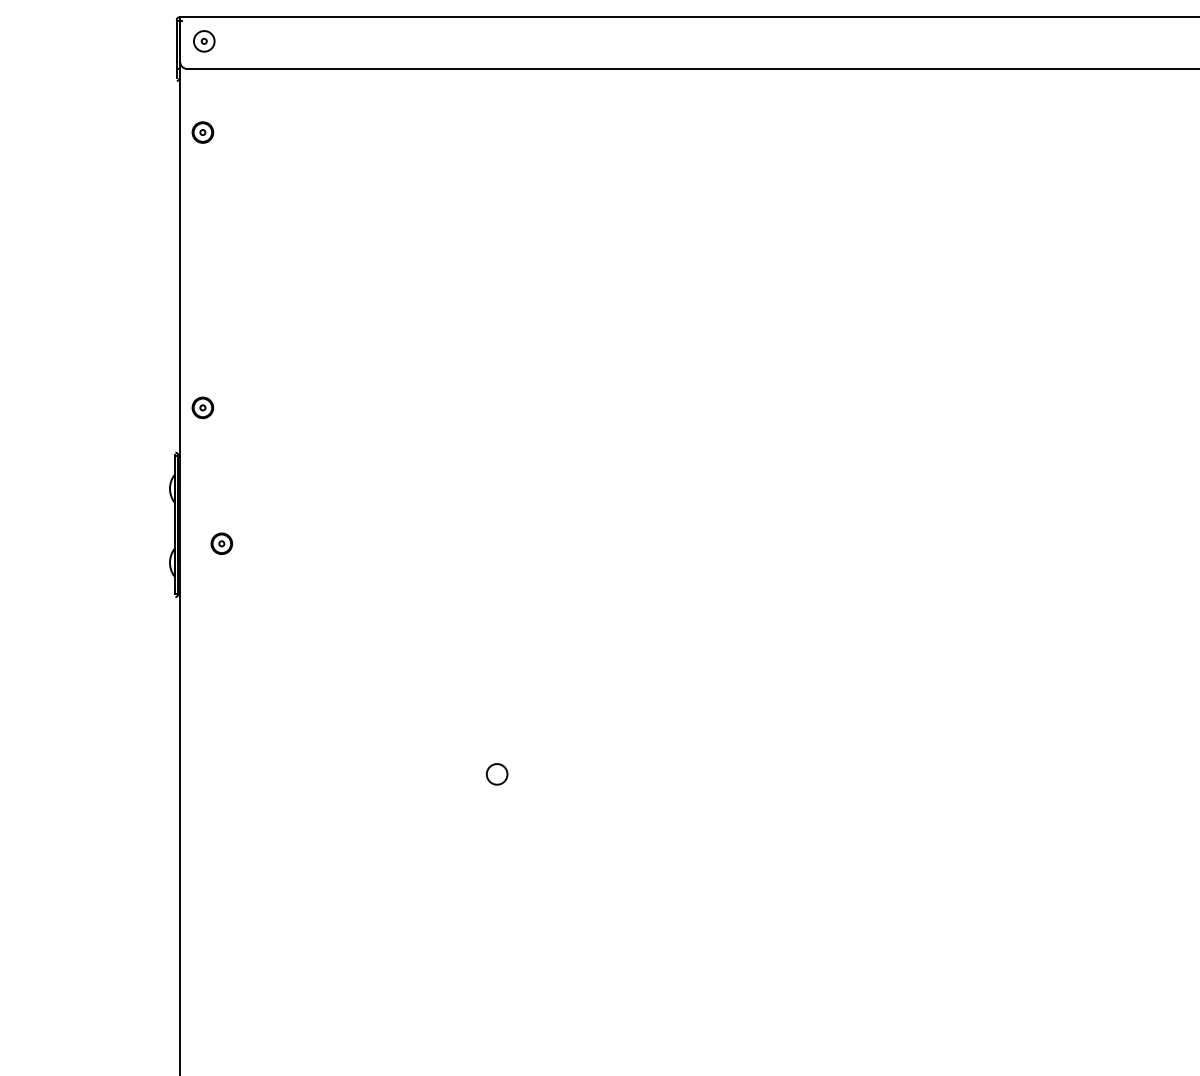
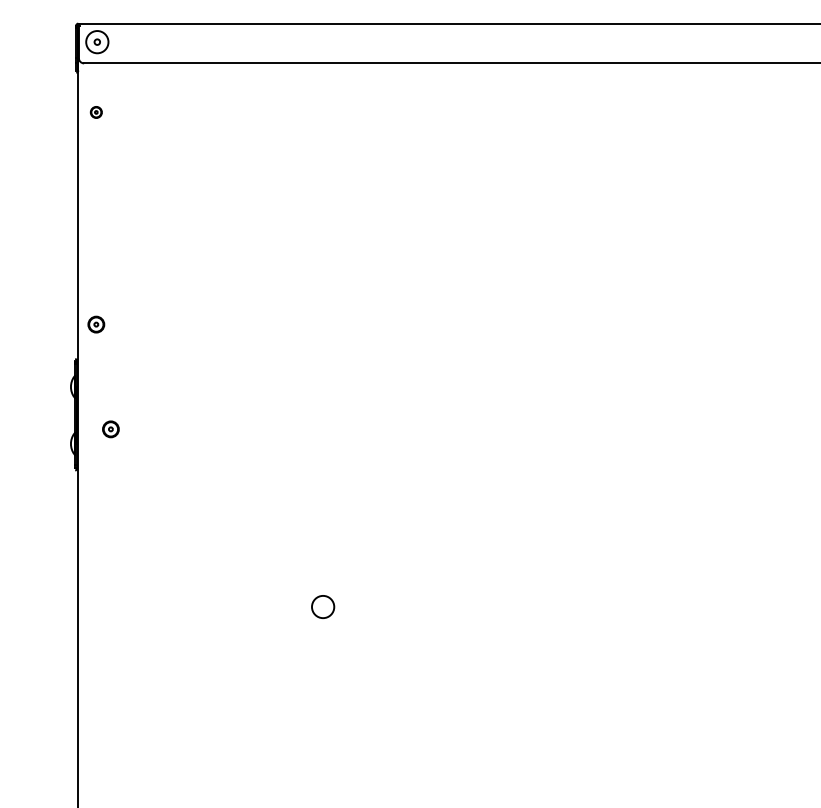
part: (204, 41) -> (97, 42), size x1.4
part: (202, 132) -> (96, 112), size x0.7
circle: (496, 774) -> (322, 607), size x1.4

